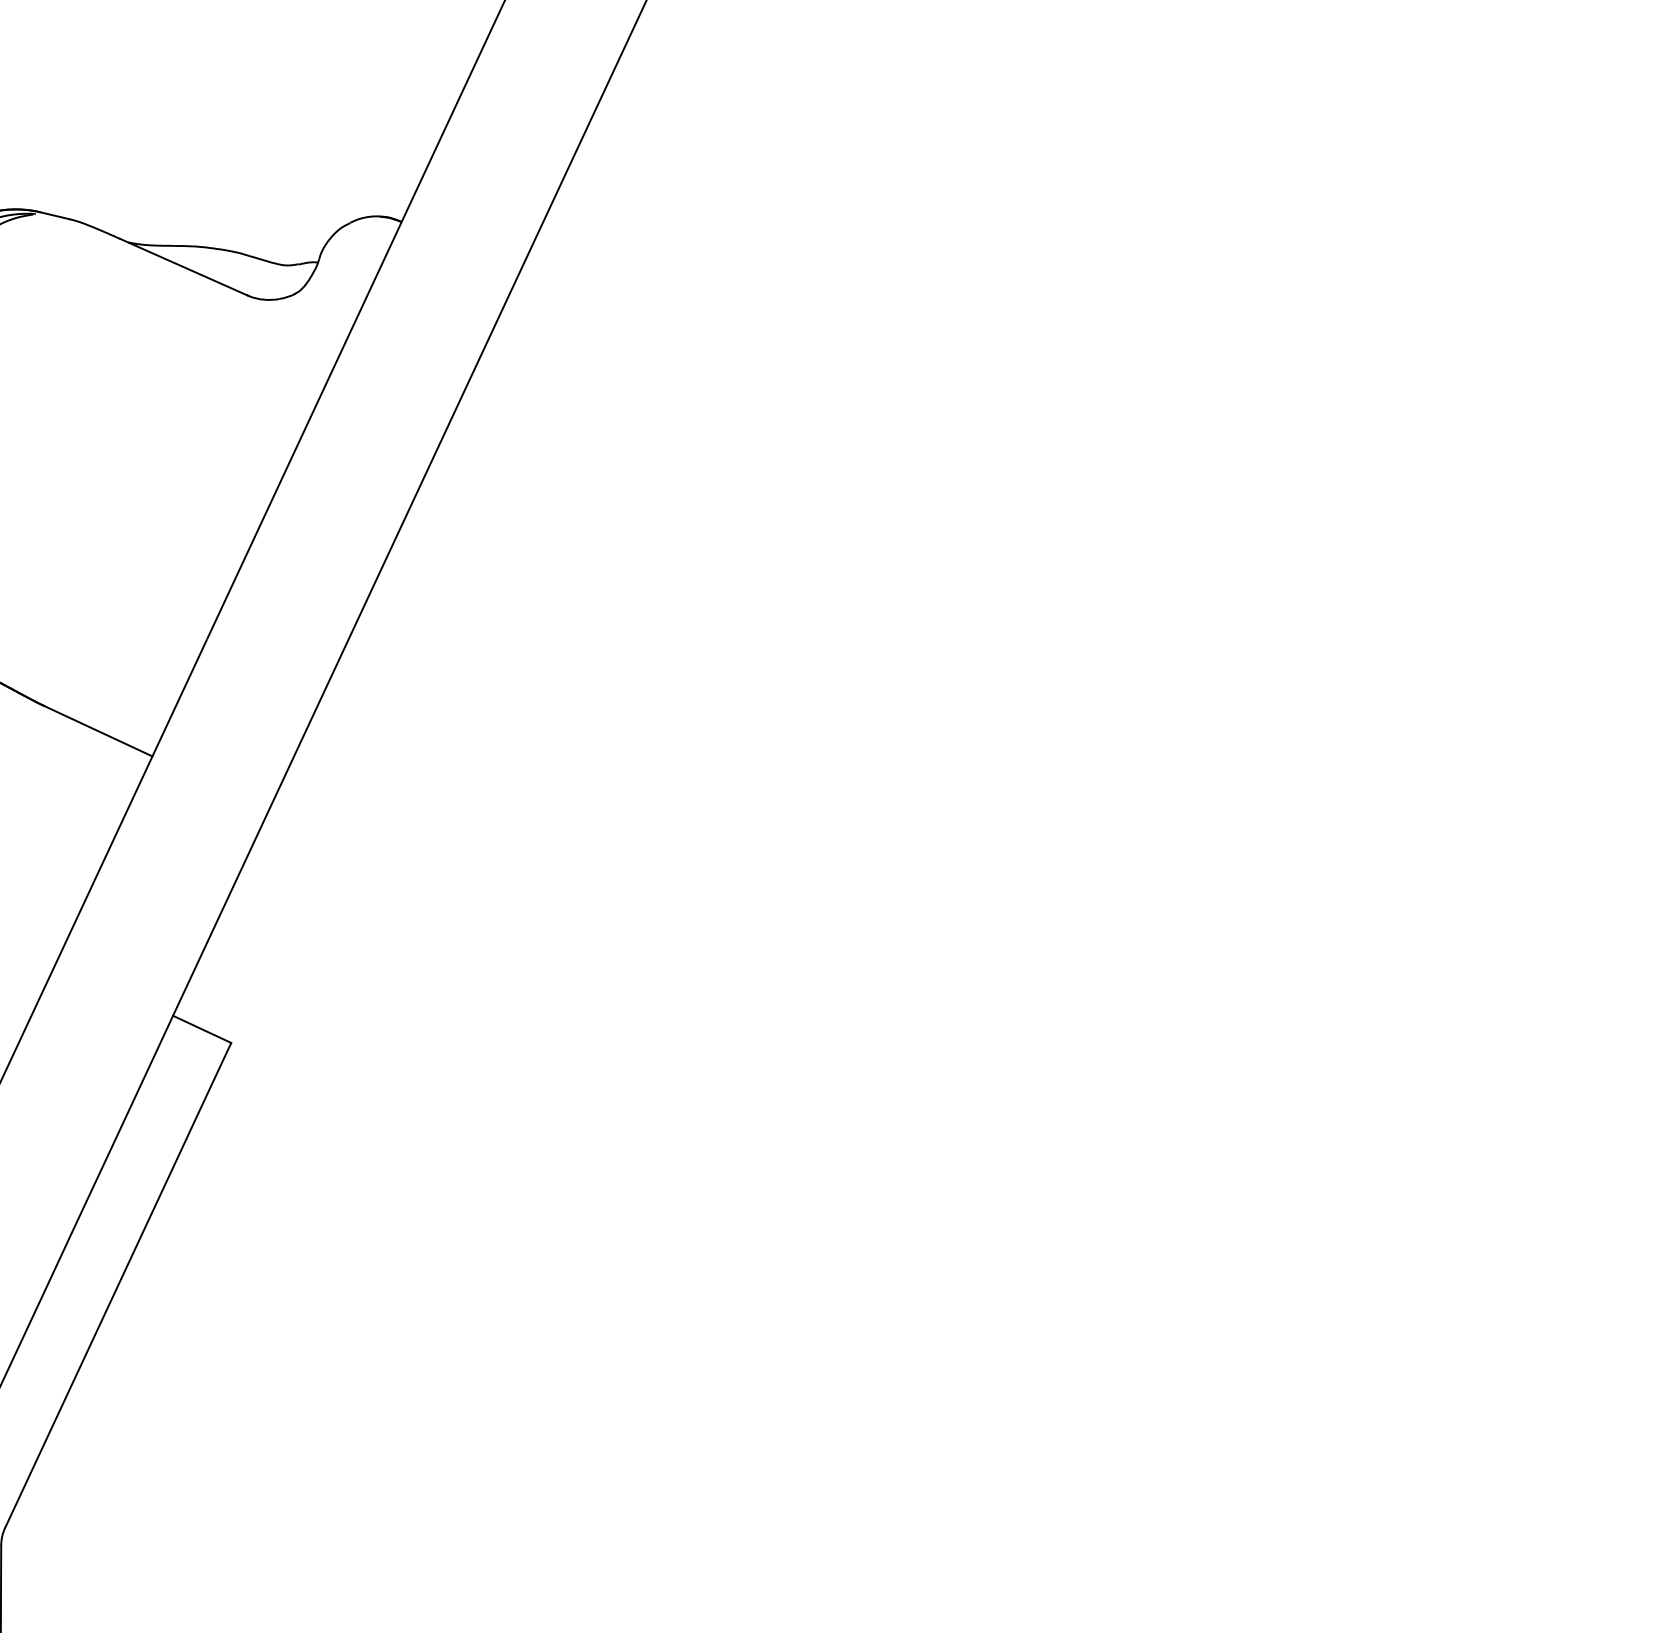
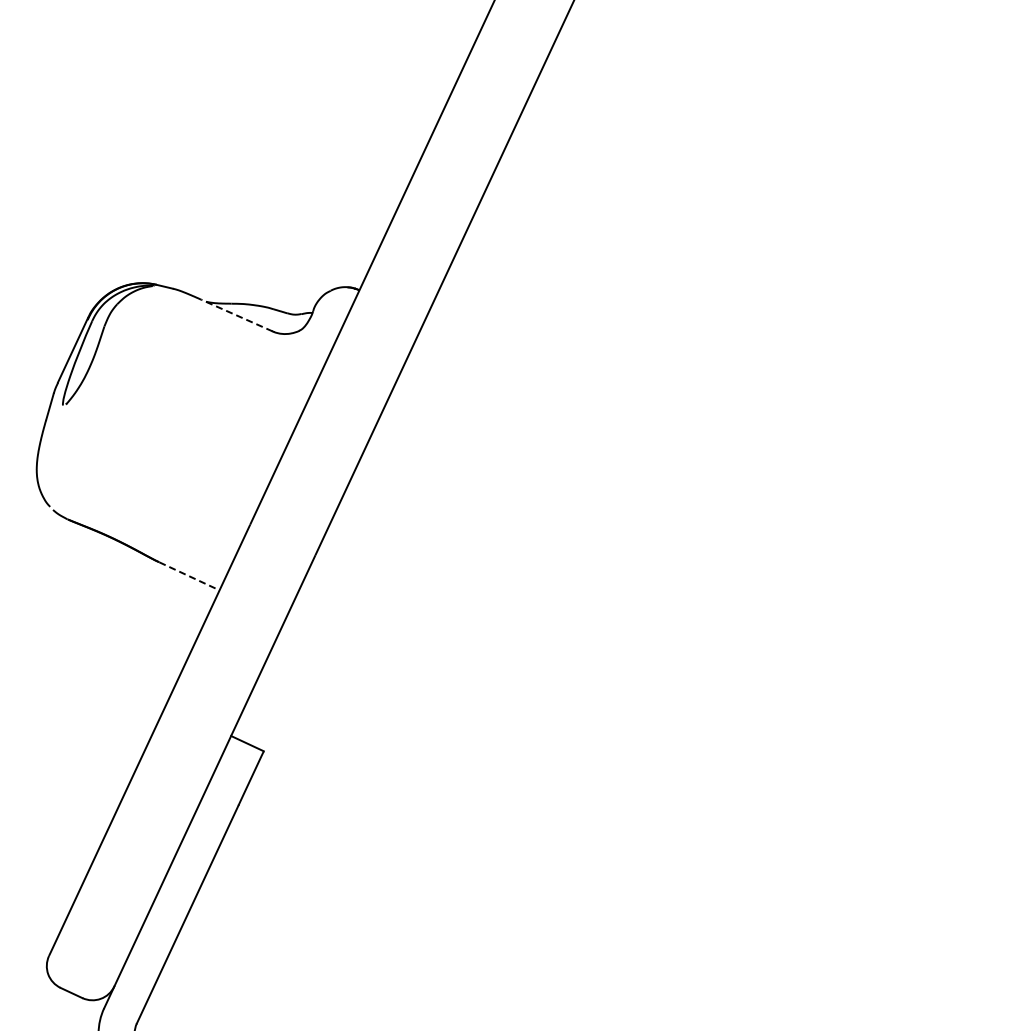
line: (182, 266) -> (236, 315), solid -> dashed
line: (98, 731) -> (189, 576), solid -> dashed

